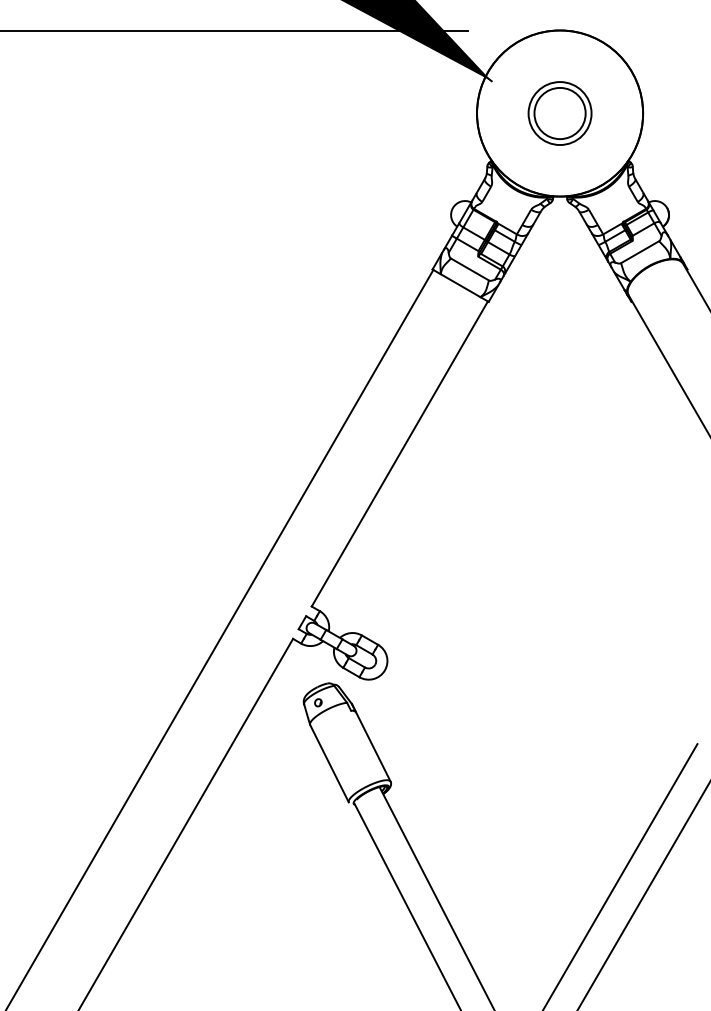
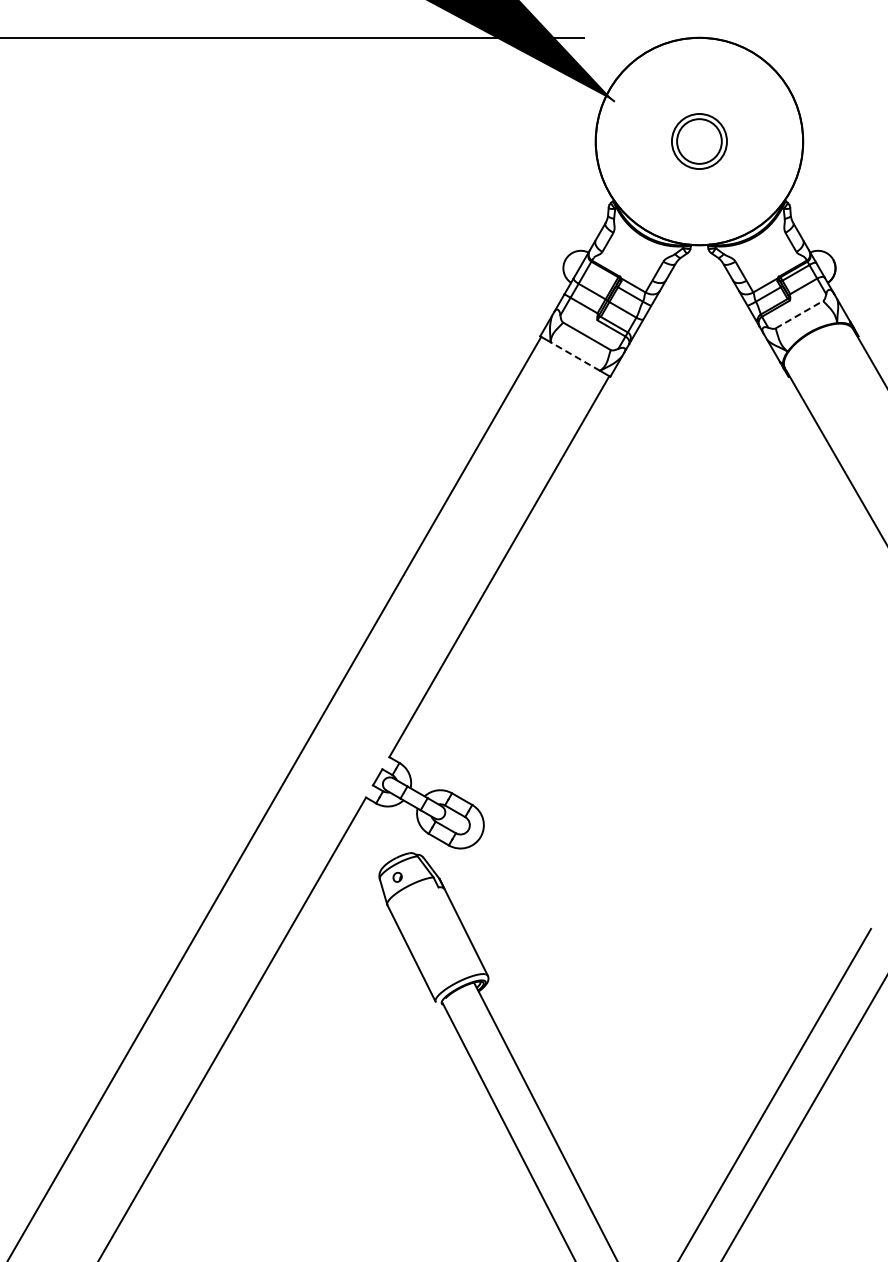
part: (560, 113) -> (699, 141), size x0.7
line: (640, 252) -> (799, 314), solid -> dashed
line: (460, 285) -> (575, 356), solid -> dashed

